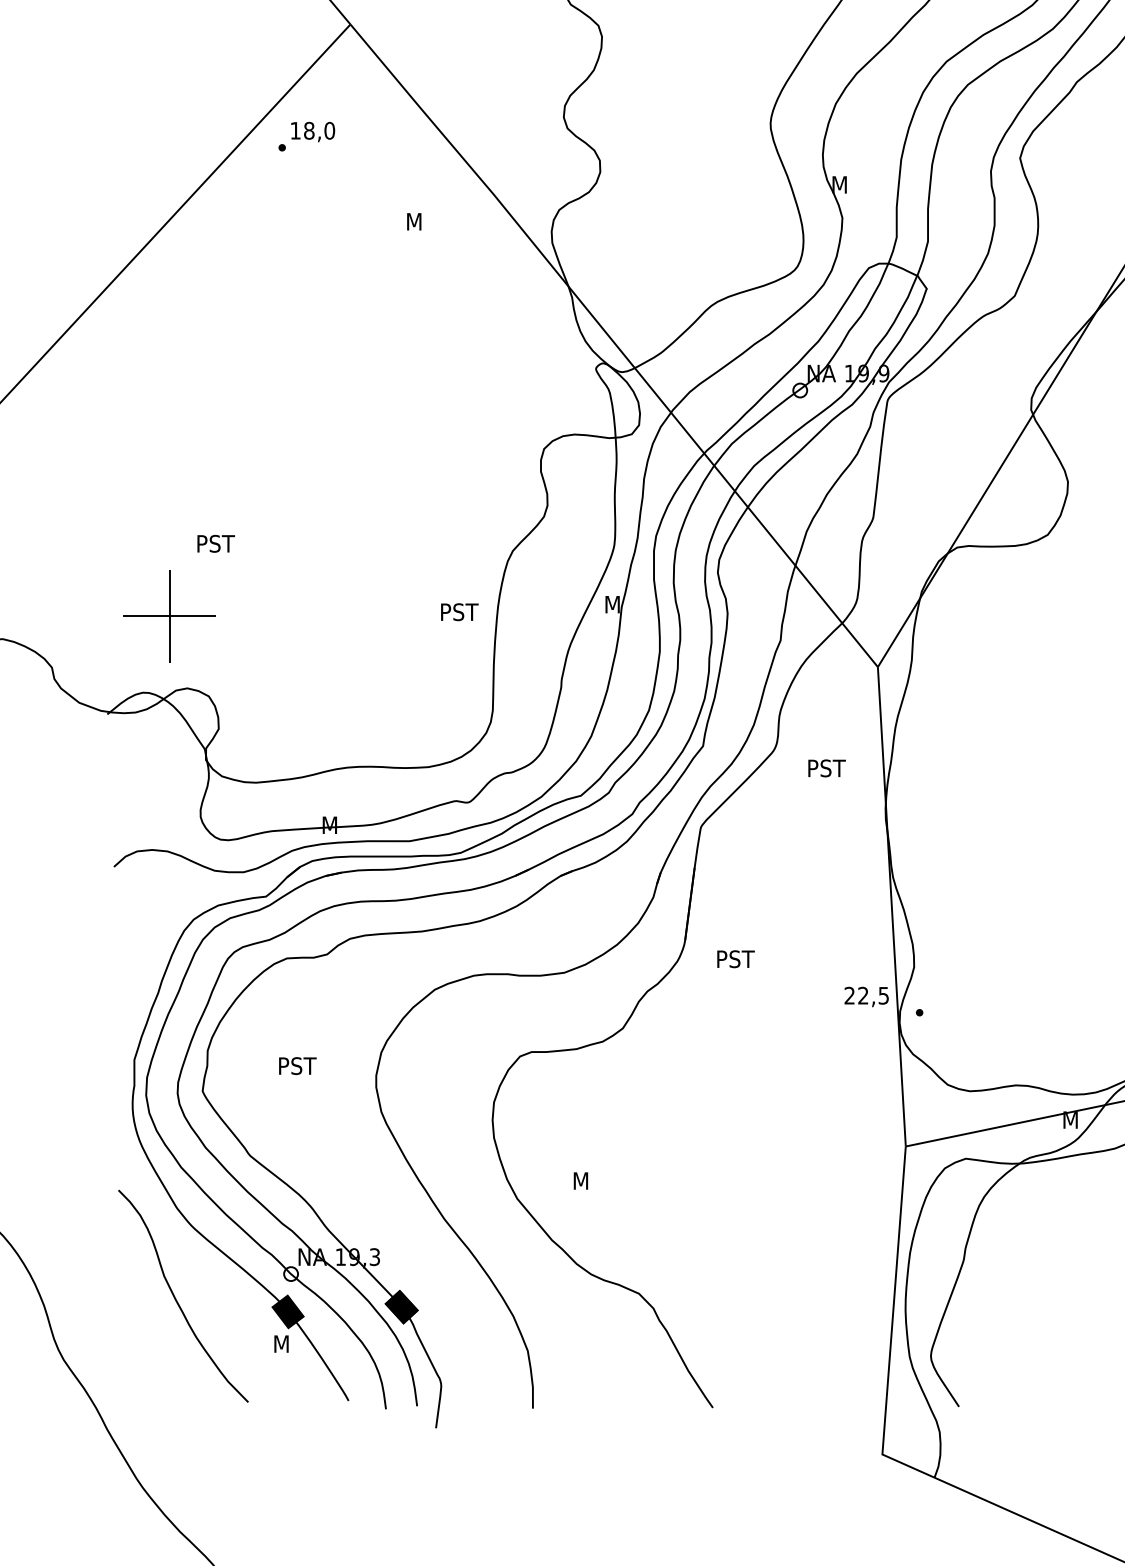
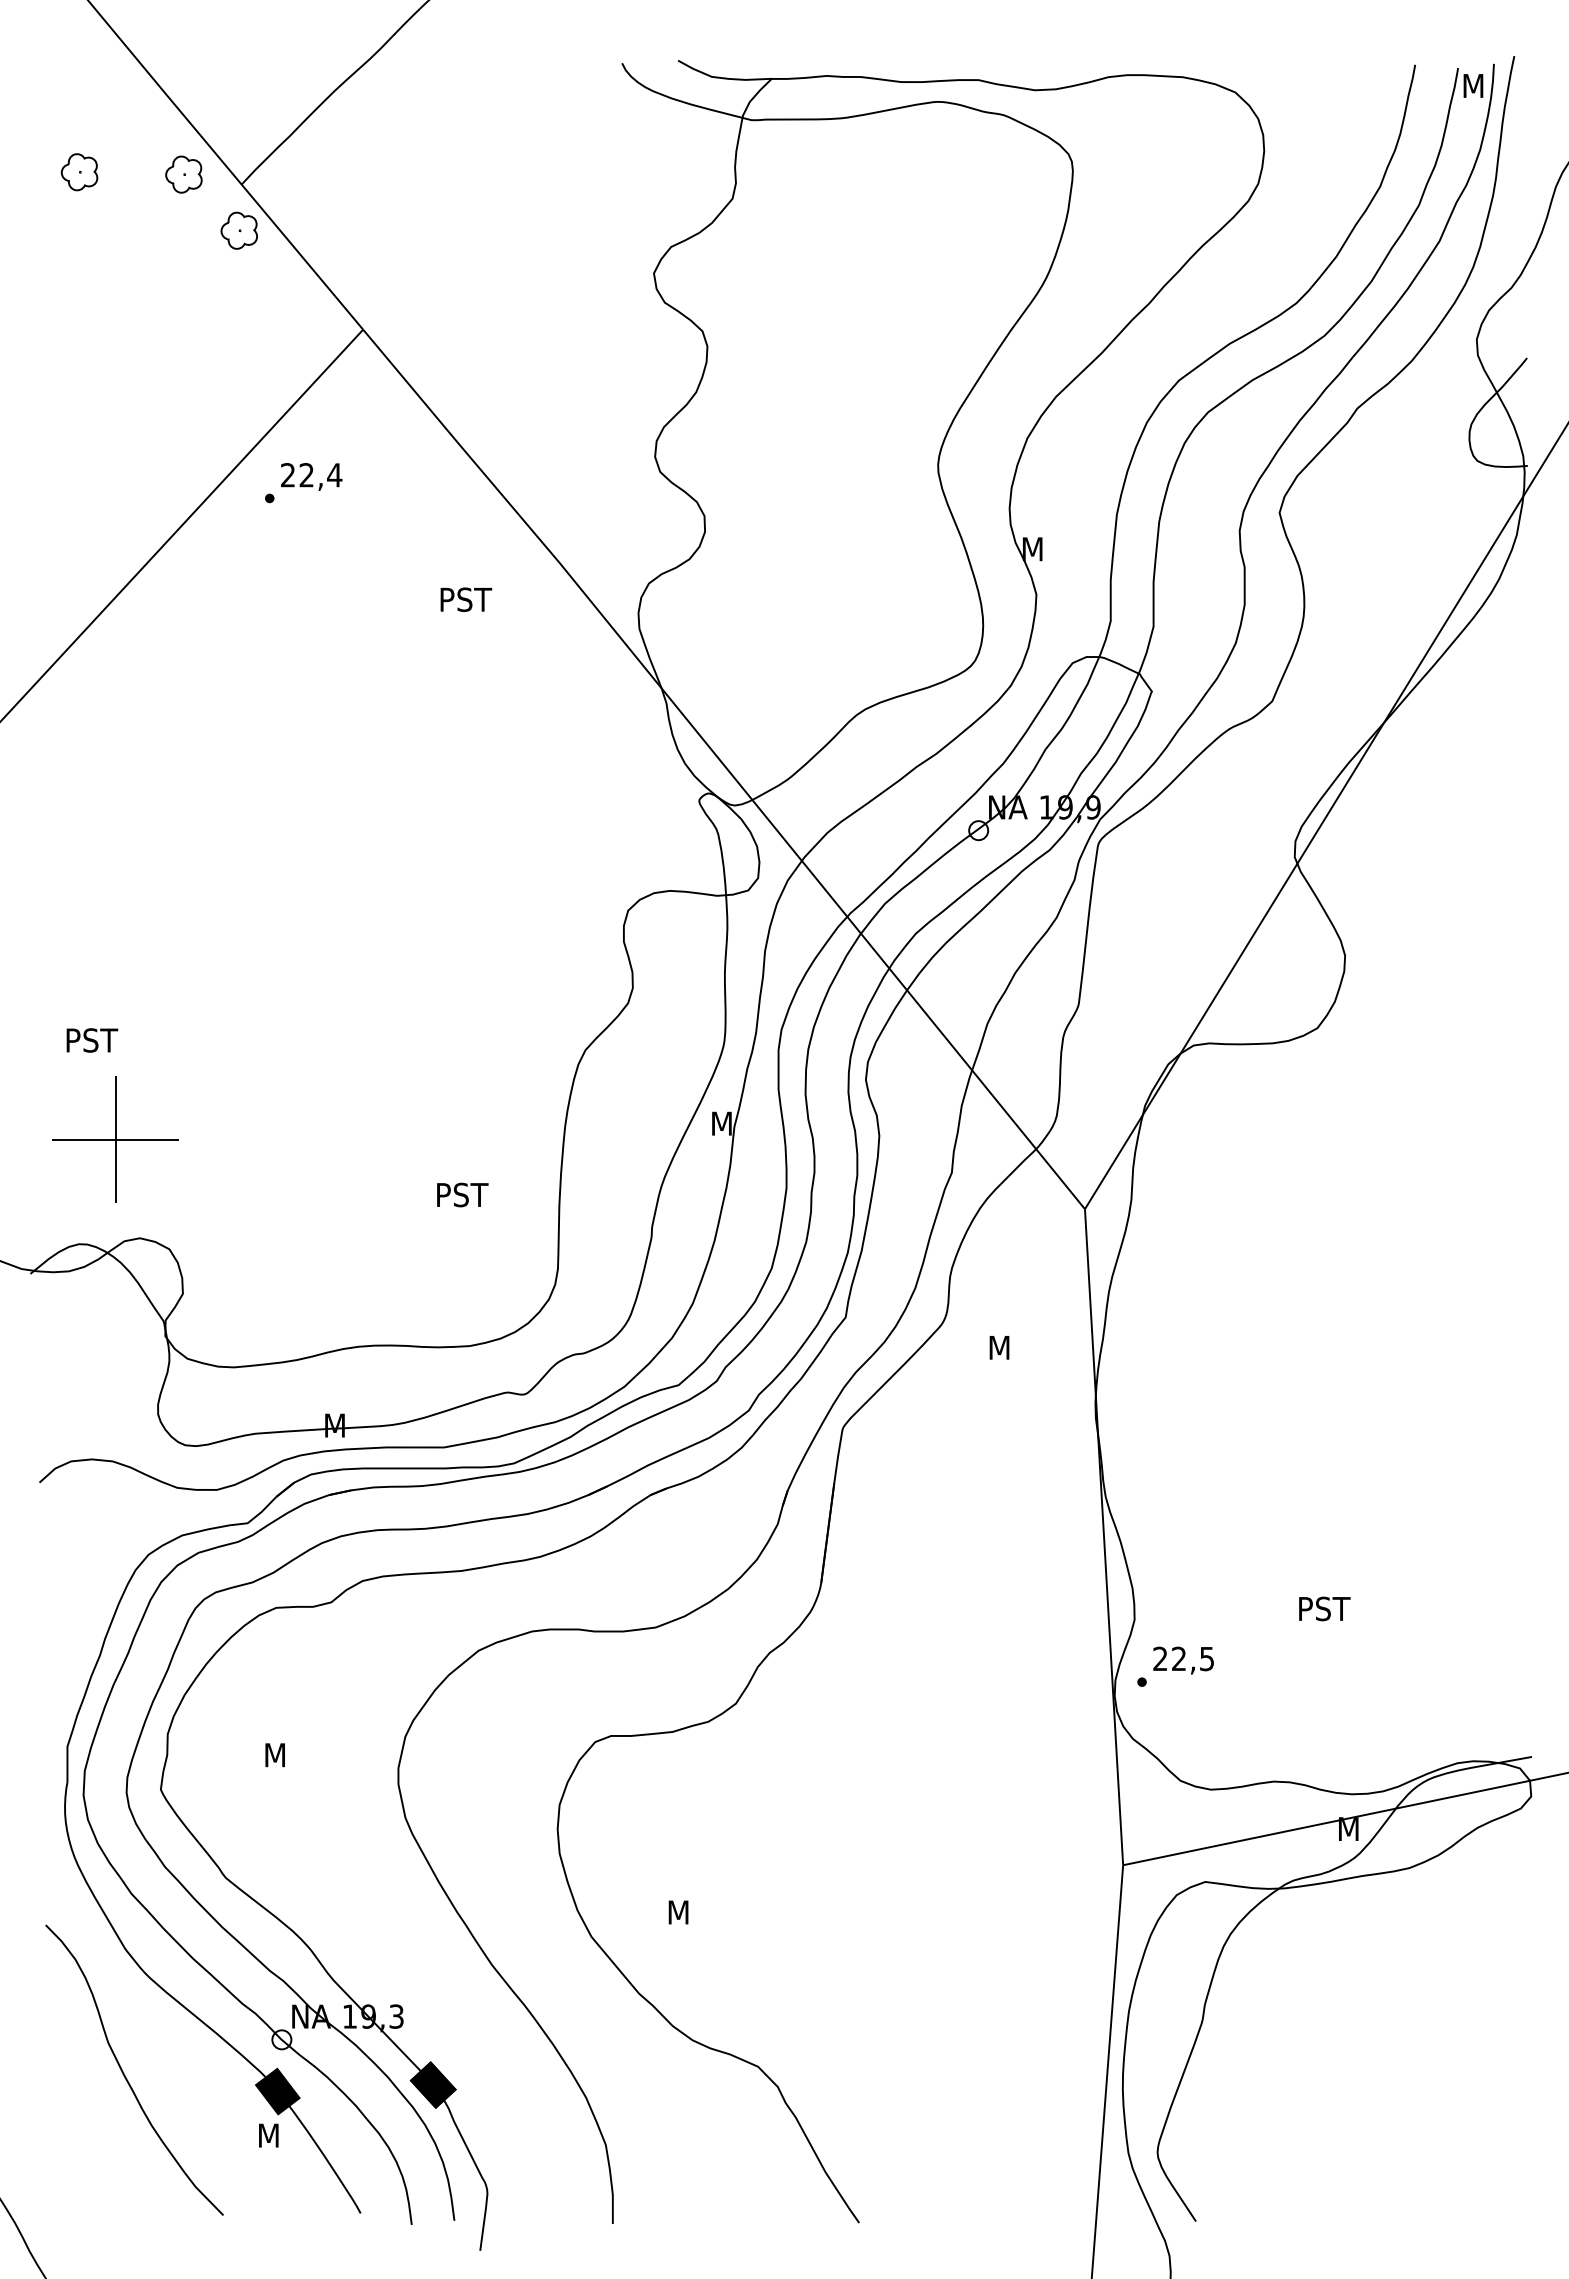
text: (312, 131) -> (311, 475), 18,0 -> 22,4
text: (426, 221) -> (467, 599), M -> PST
text: (216, 543) -> (92, 1040), moved
text: (459, 611) -> (462, 1194), moved
text: (827, 768) -> (1016, 1347), PST -> M
text: (735, 958) -> (1324, 1608), moved
text: (866, 996) -> (1183, 1660), moved
text: (298, 1066) -> (292, 1755), PST -> M

